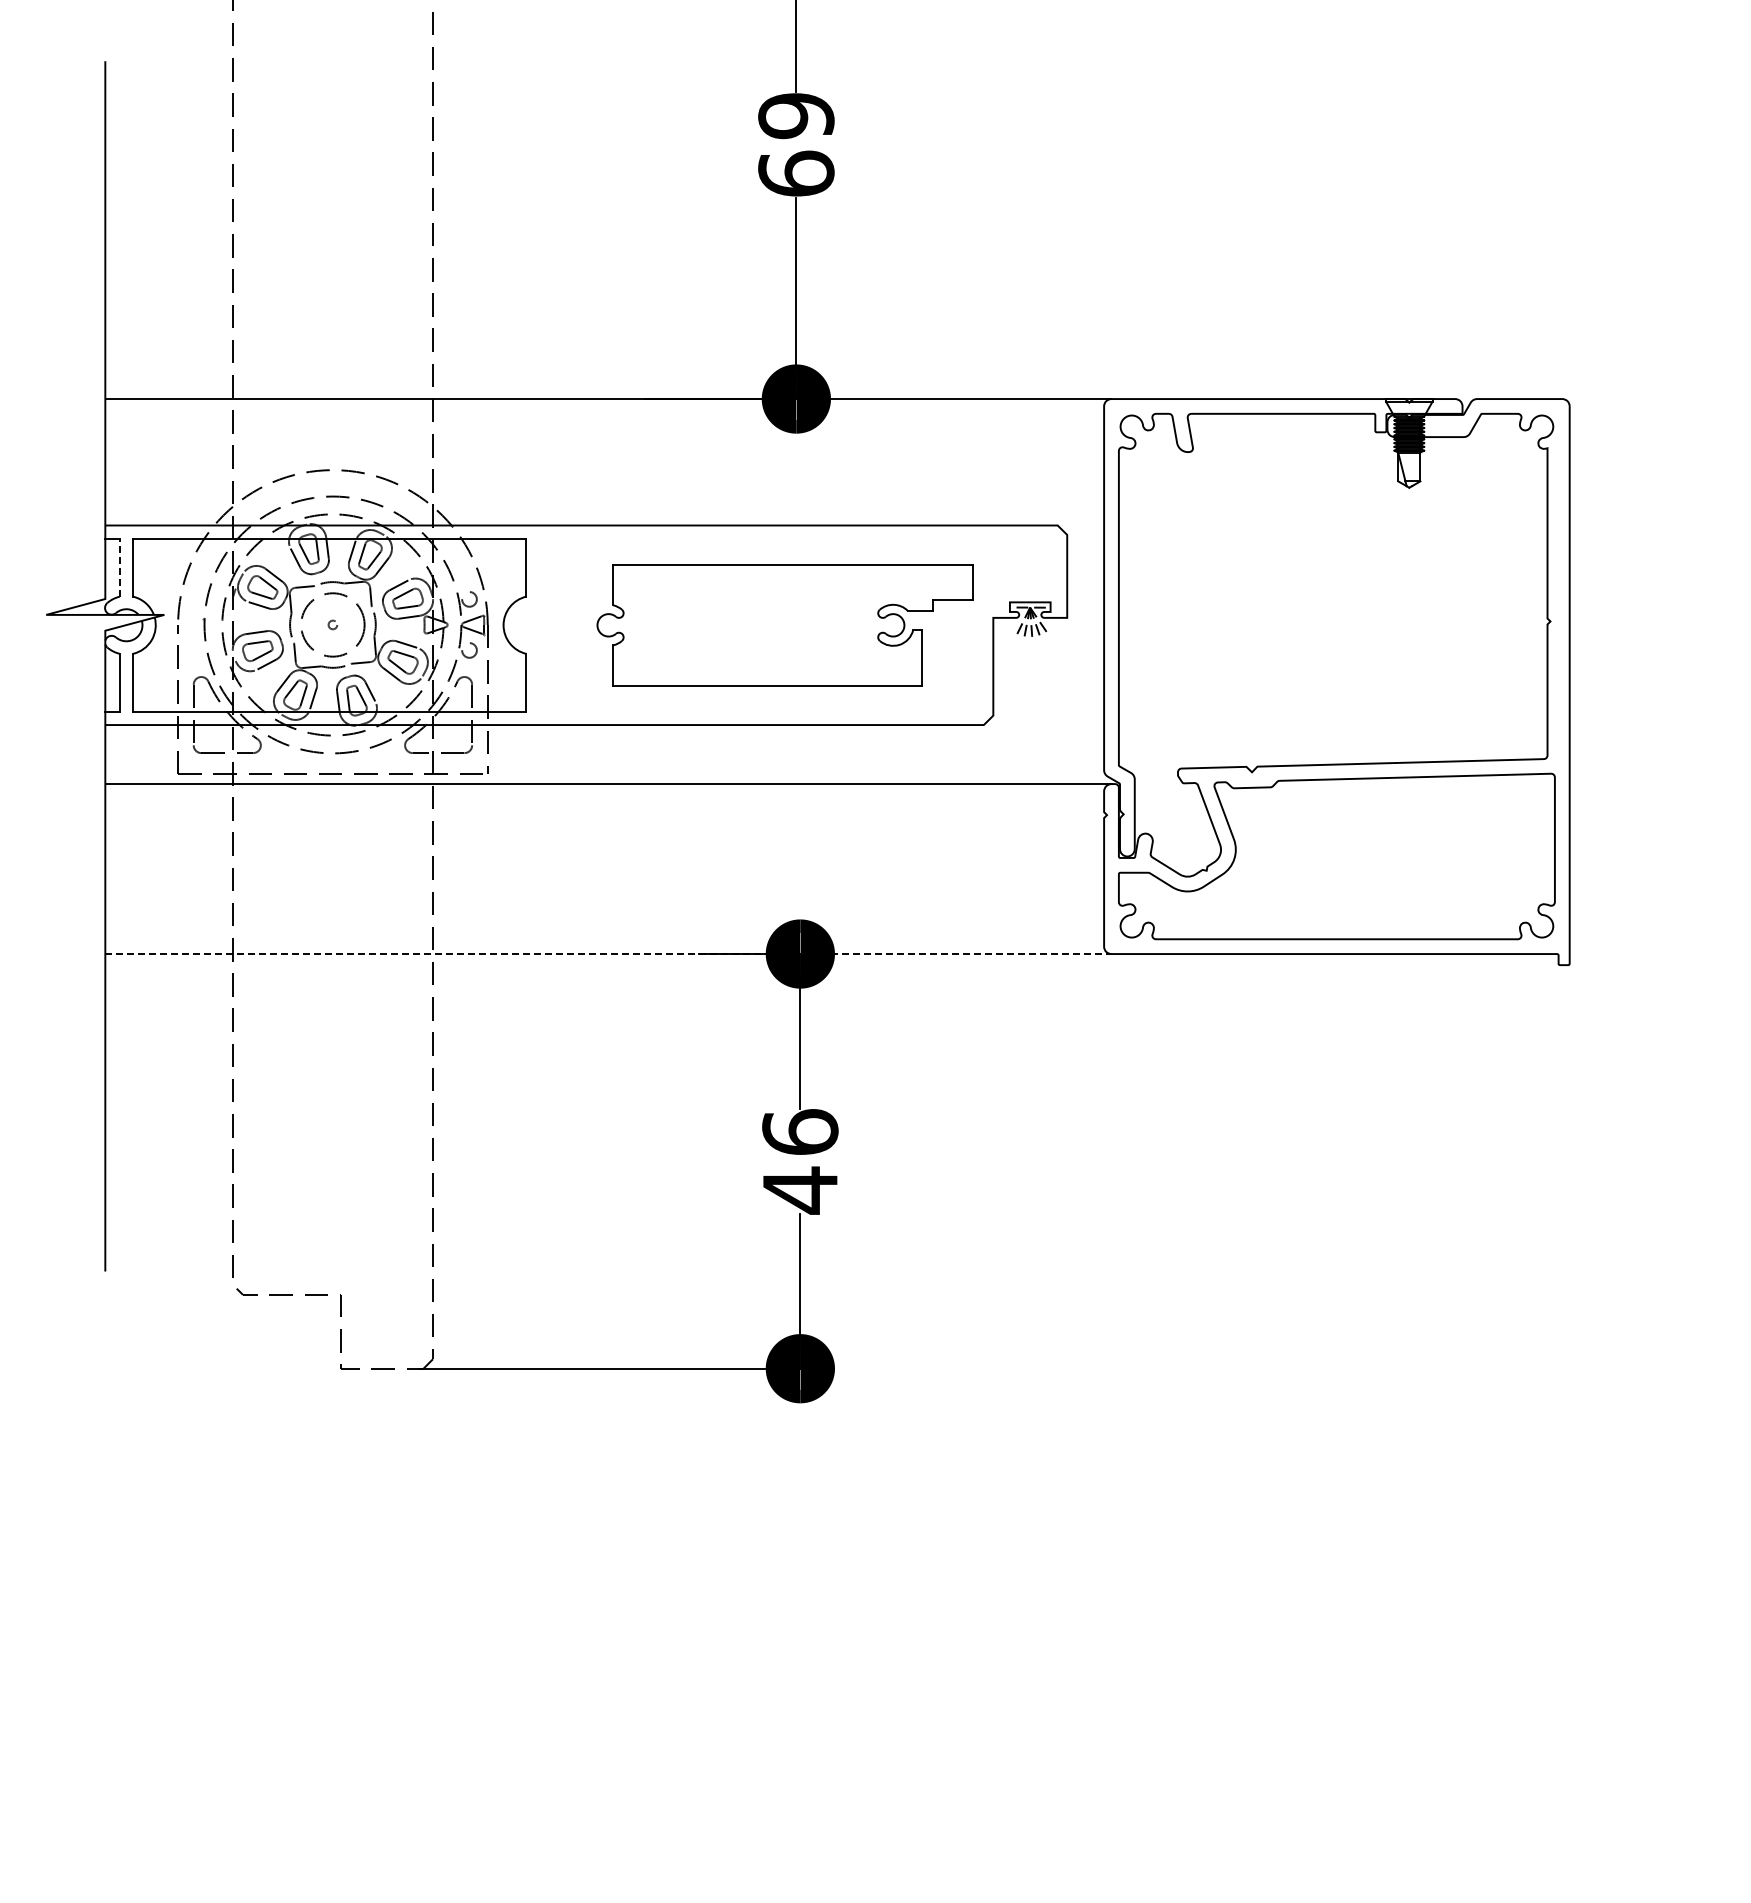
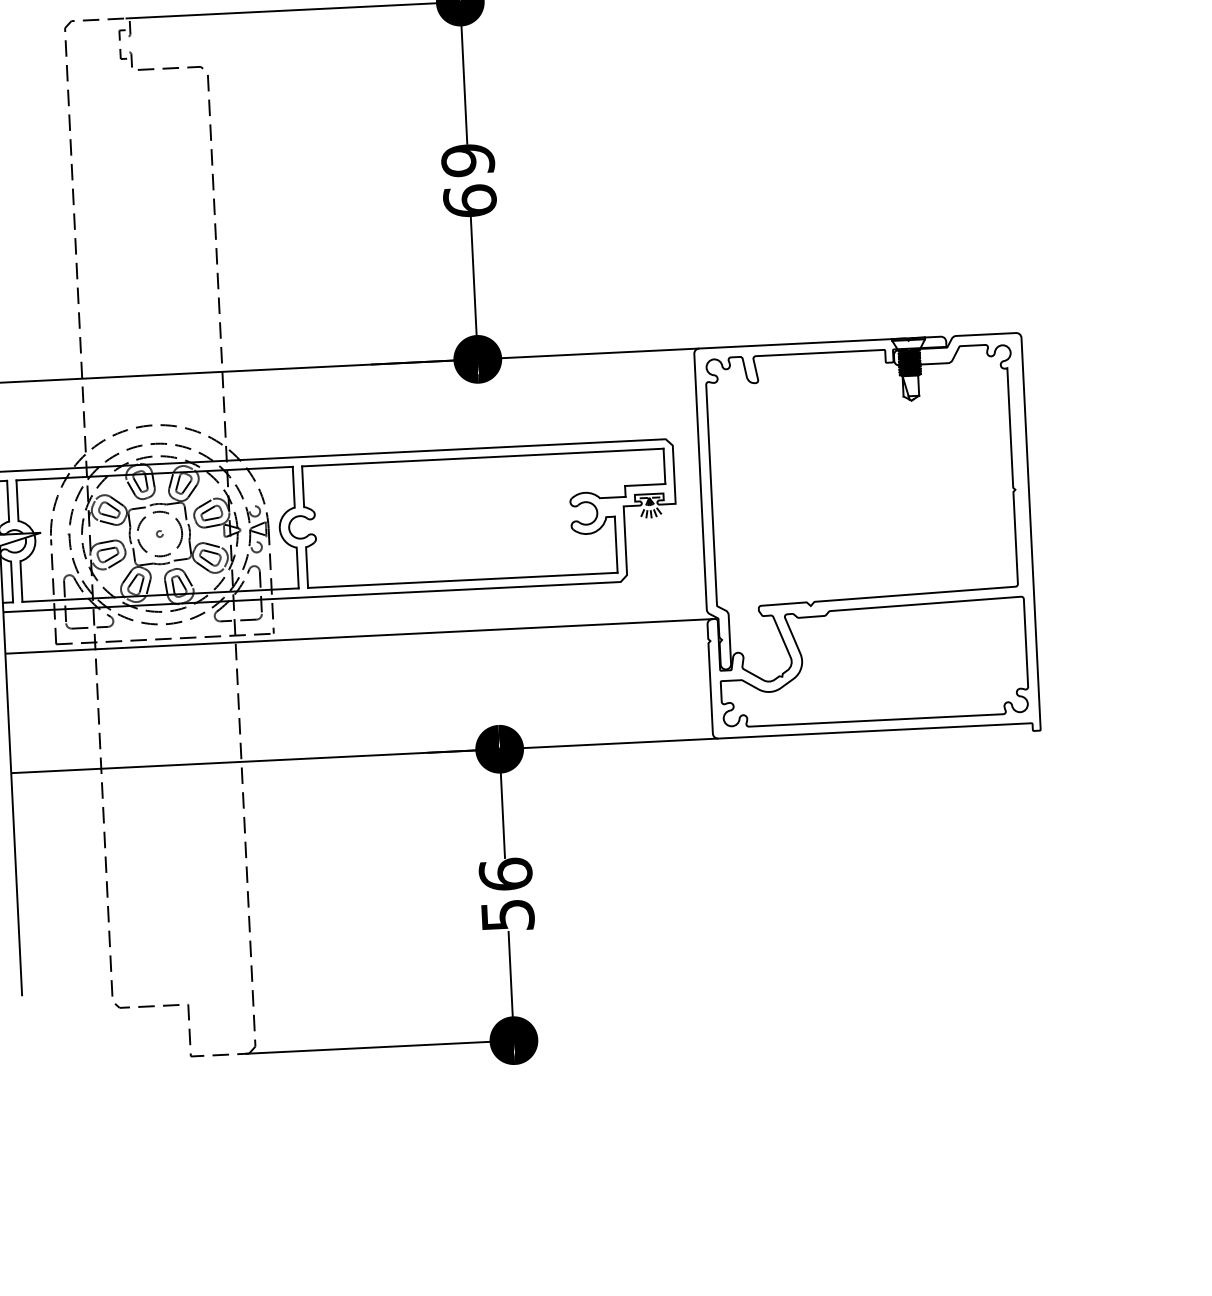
line: (119, 567) -> (7, 501), dashed -> solid
part: (785, 625) -> (477, 518), size x1.43
line: (608, 954) -> (364, 756), dashed -> solid
text: (800, 1190) -> (507, 915), 46 -> 56

